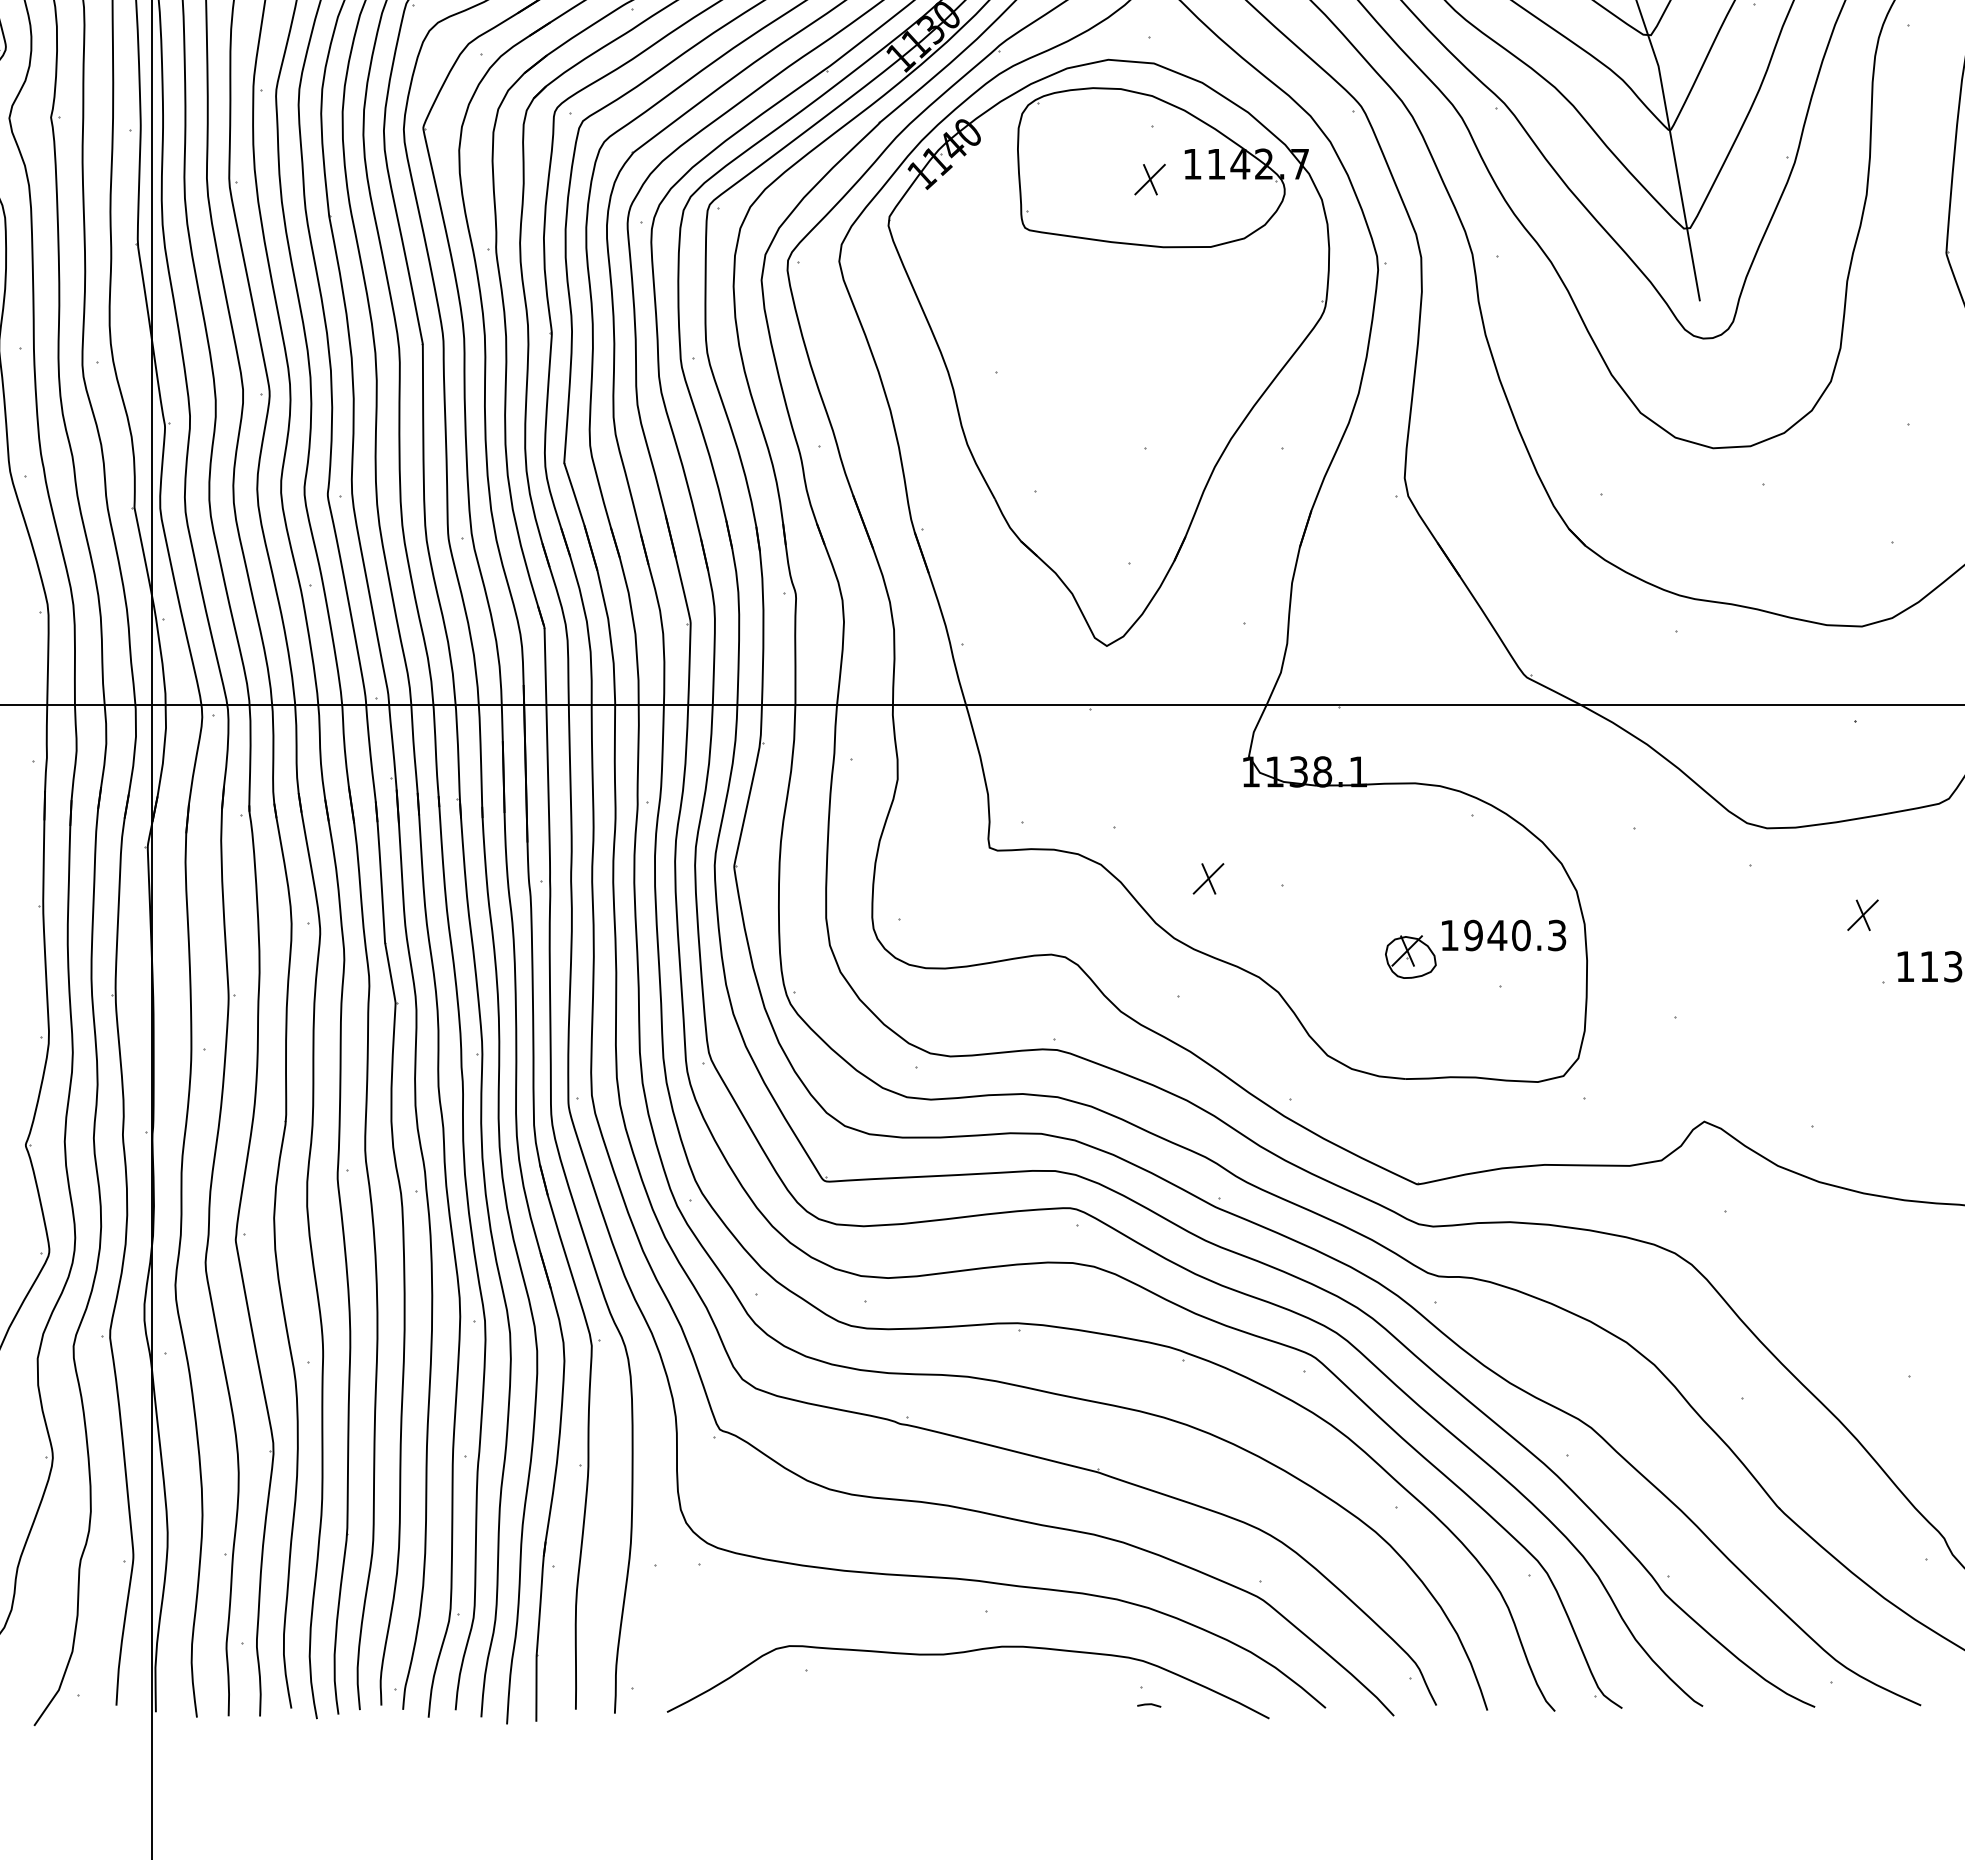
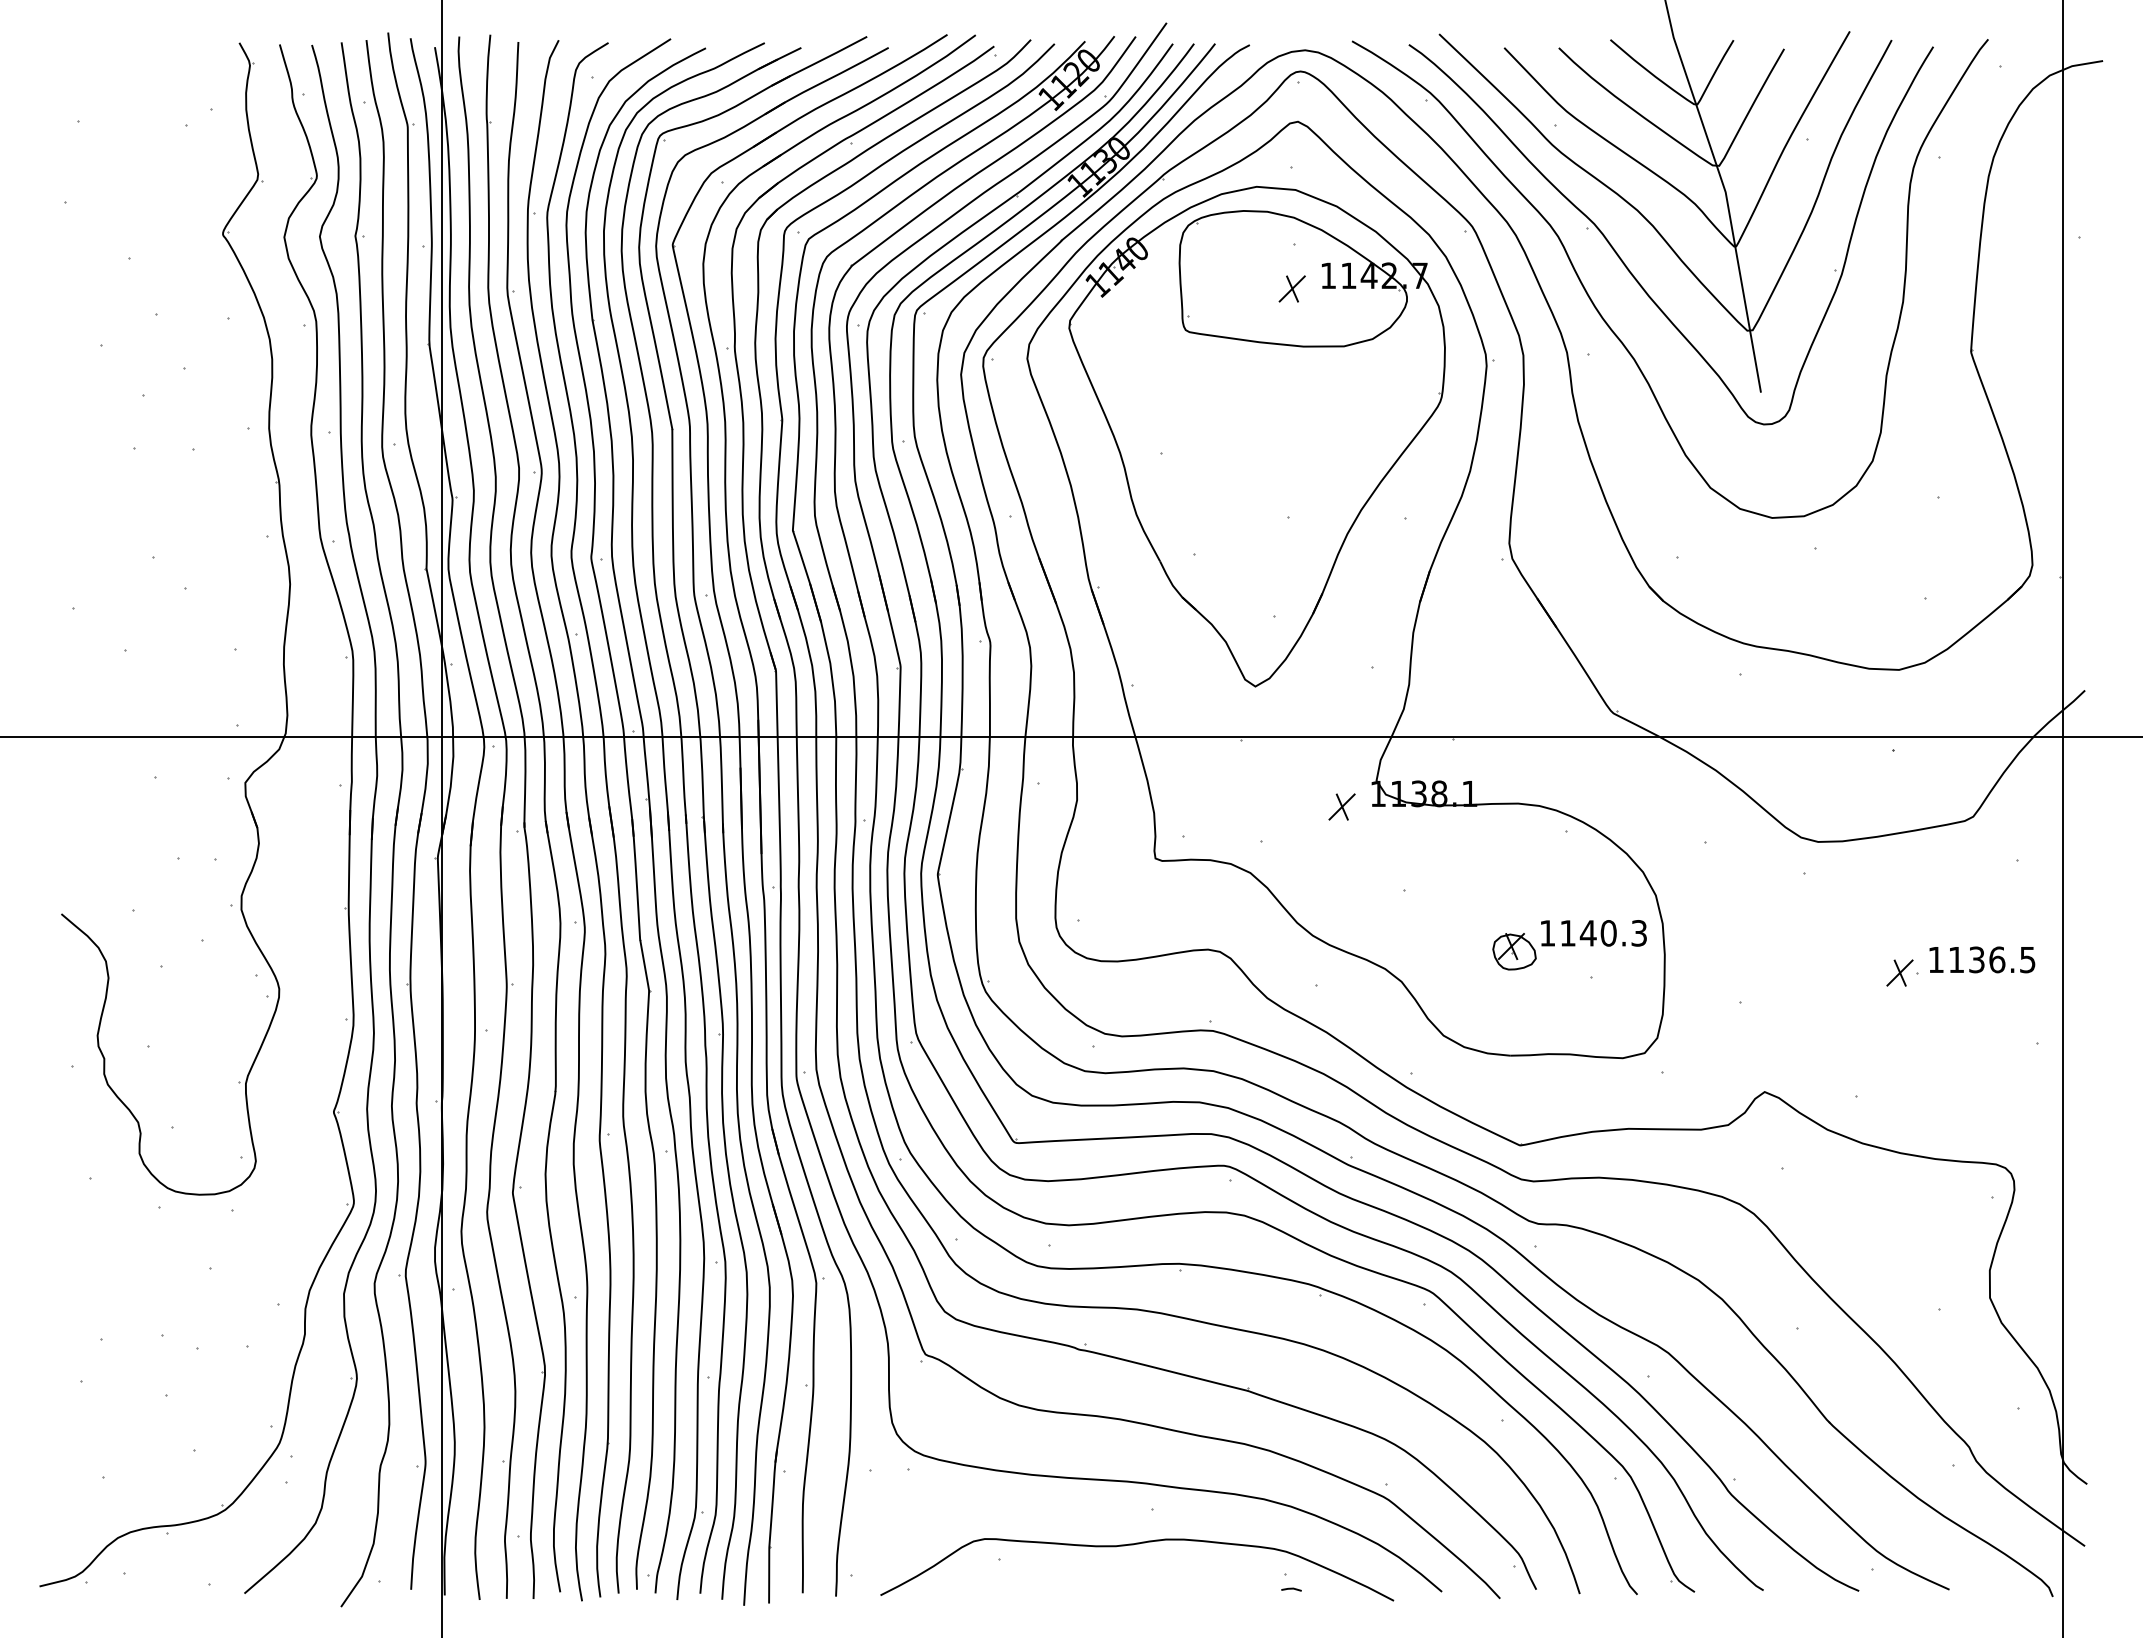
part: (1207, 878) -> (1341, 806), moved
part: (1862, 914) -> (1899, 972), moved
text: (1472, 935) -> (1567, 933), 1940.3 -> 1140.3

